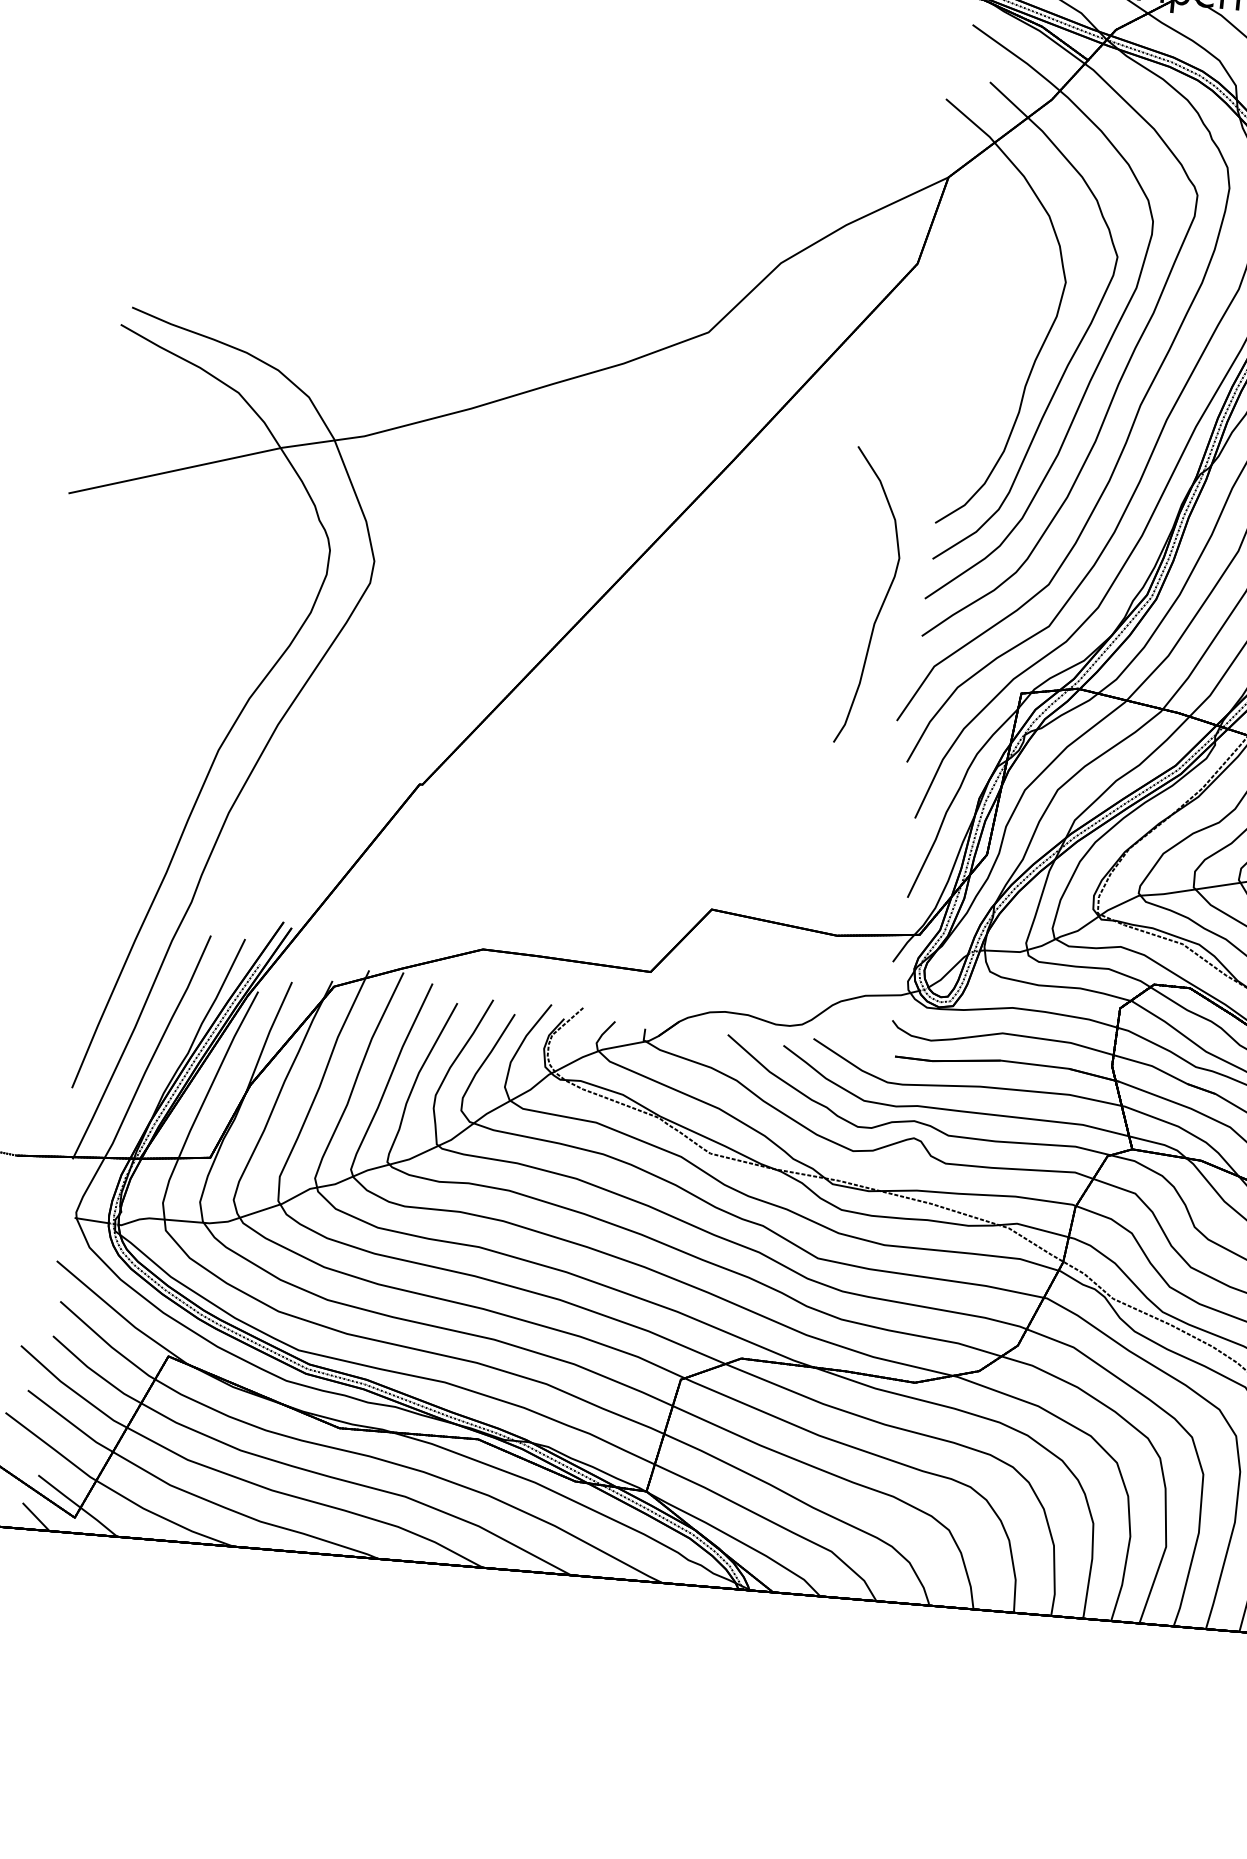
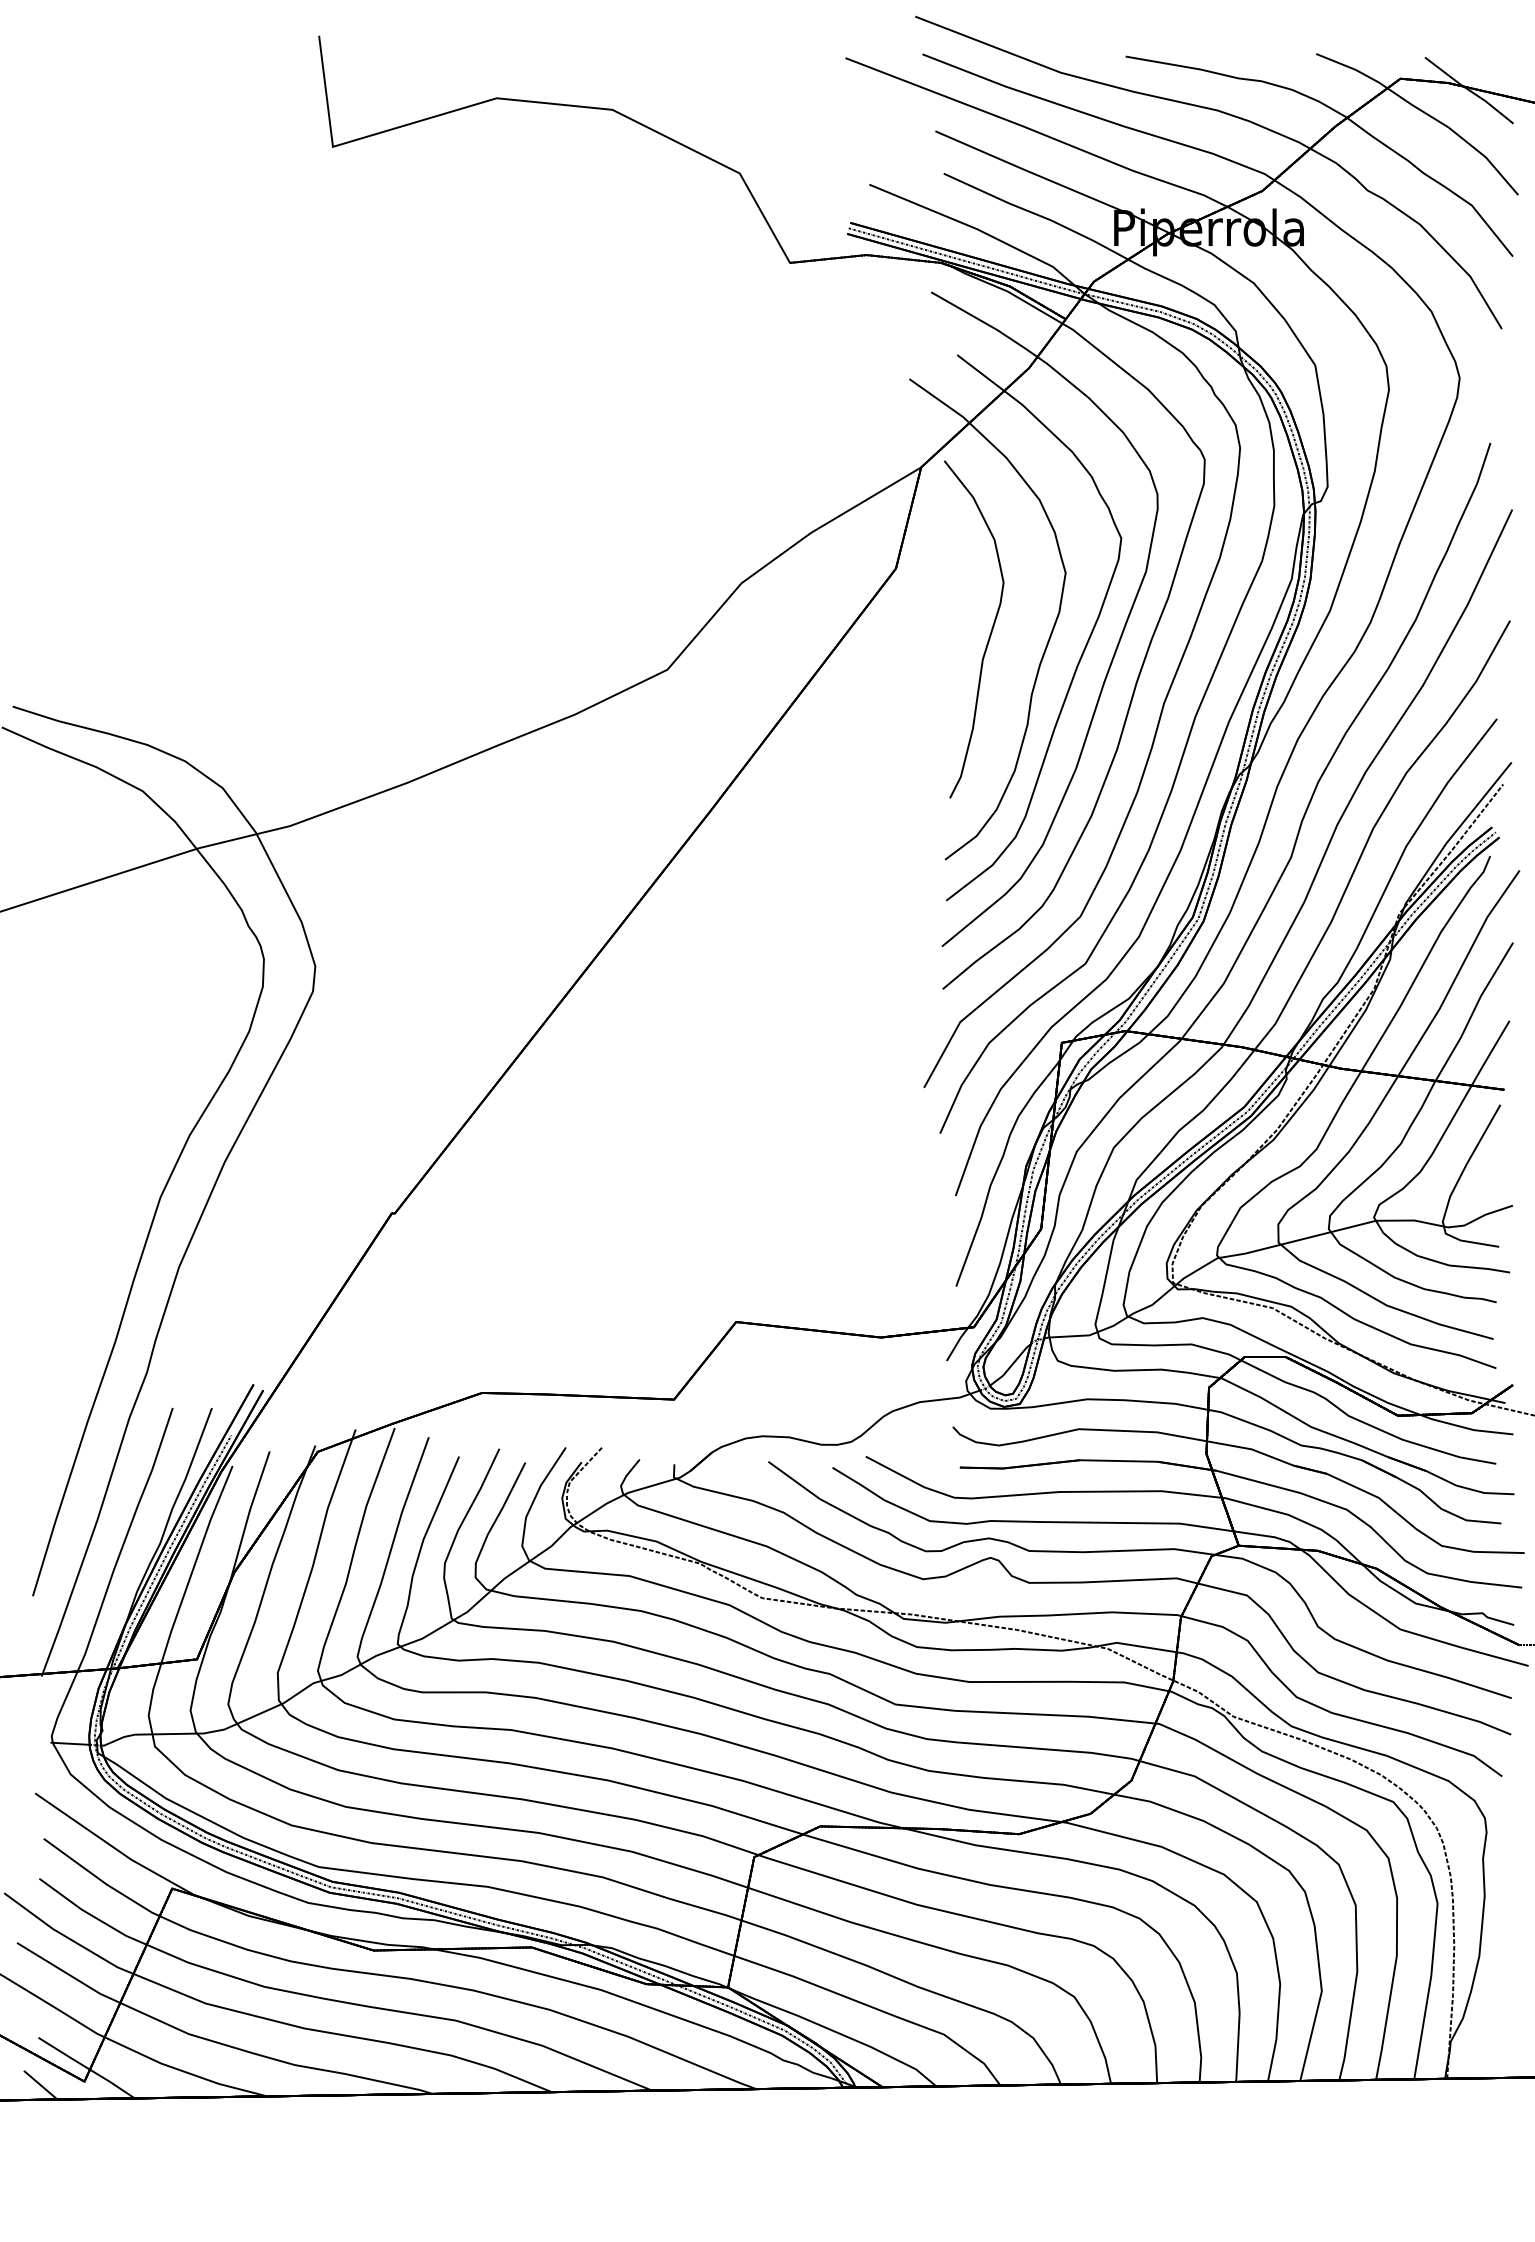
part: (882, 602) -> (989, 634), moved

